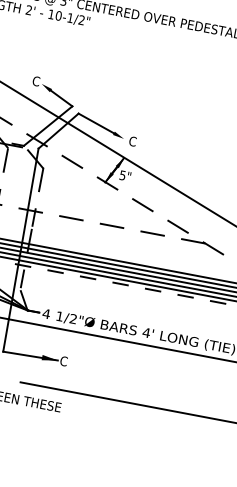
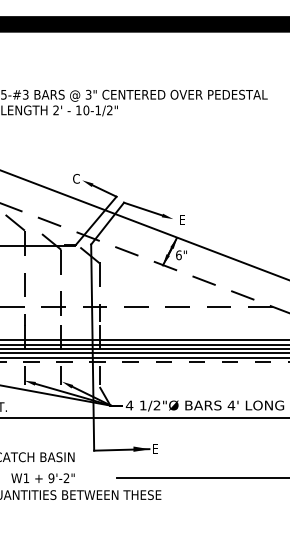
text: (132, 140) -> (182, 219), C -> E
text: (122, 175) -> (178, 255), 5" -> 6"
text: (63, 360) -> (155, 448), C -> E

